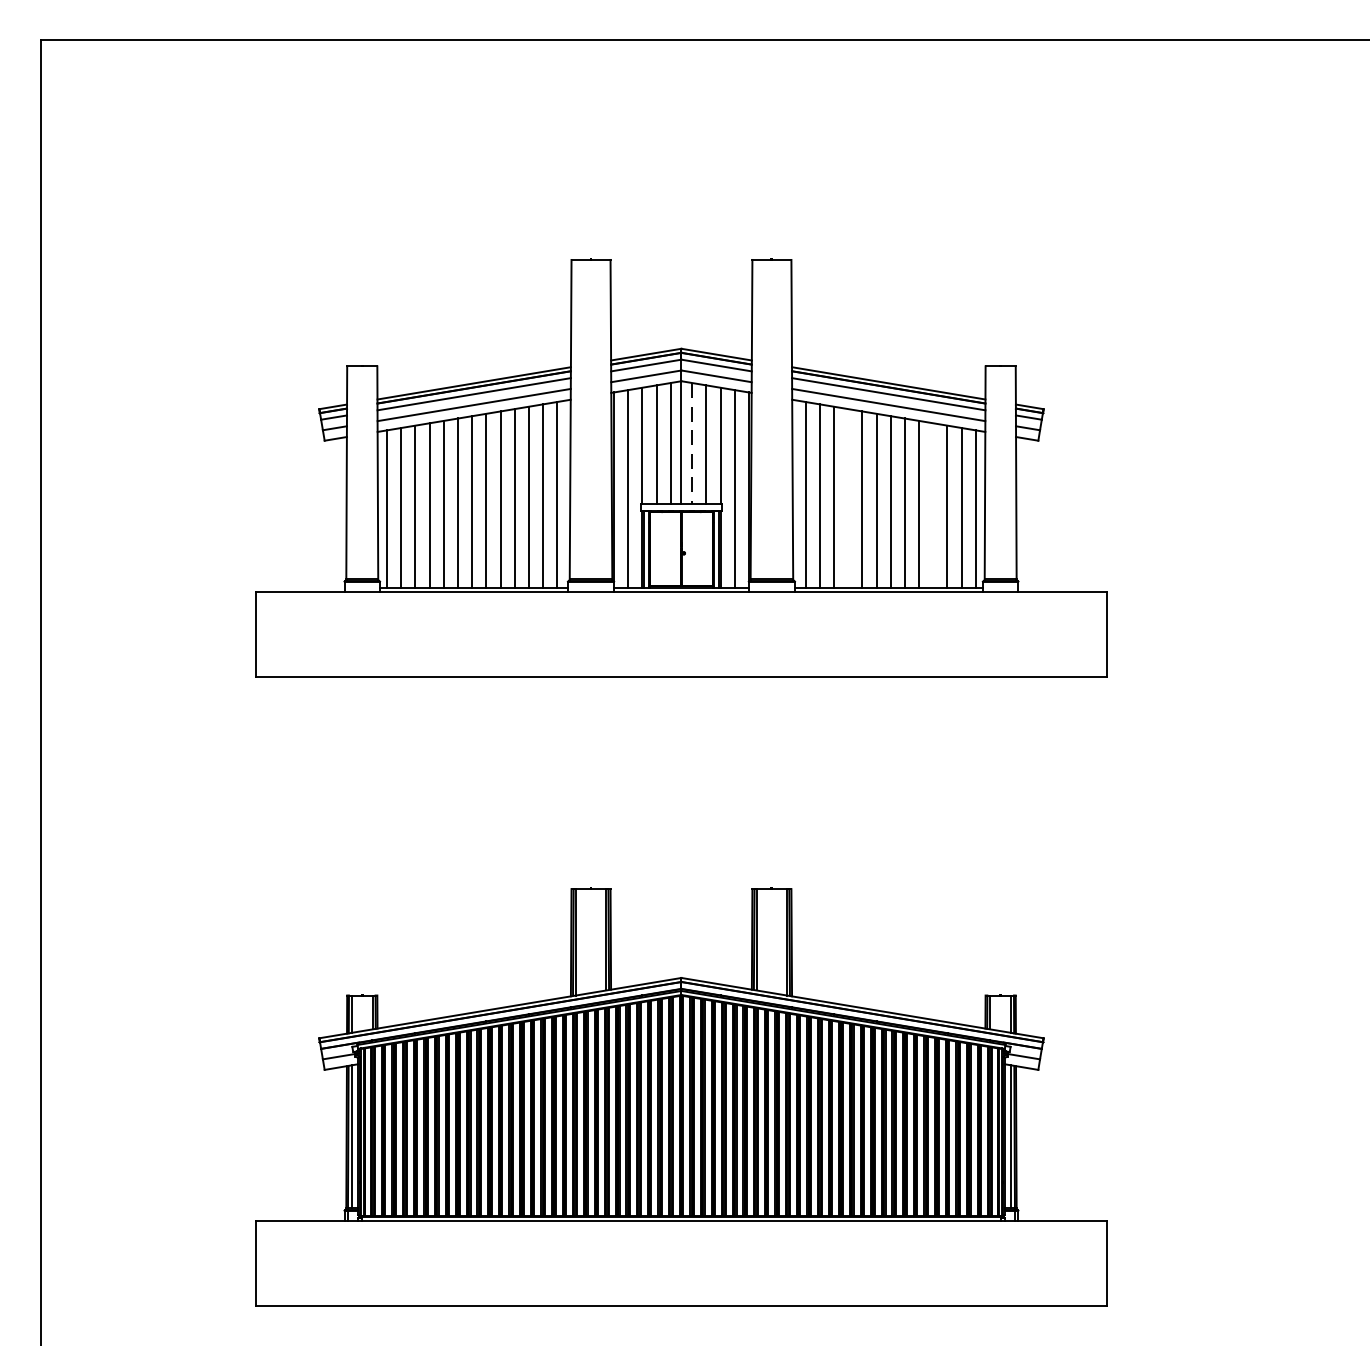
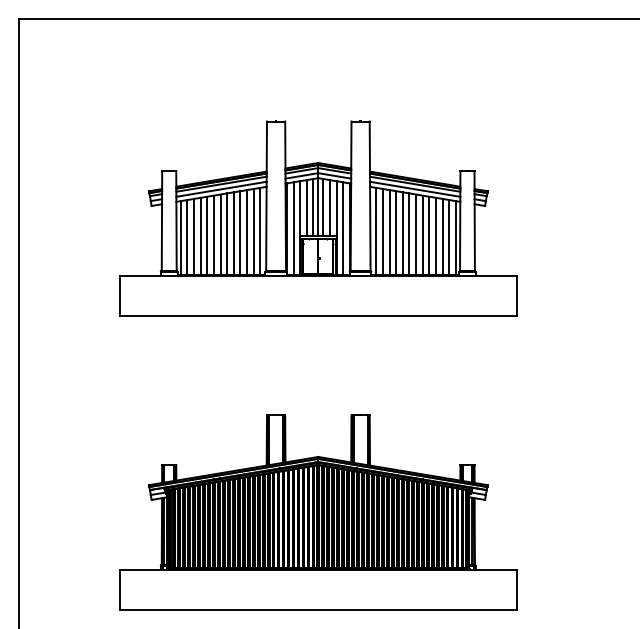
line: (692, 443) -> (323, 207), dashed -> solid
line: (848, 499) -> (396, 233), added
line: (932, 506) -> (435, 236), added

